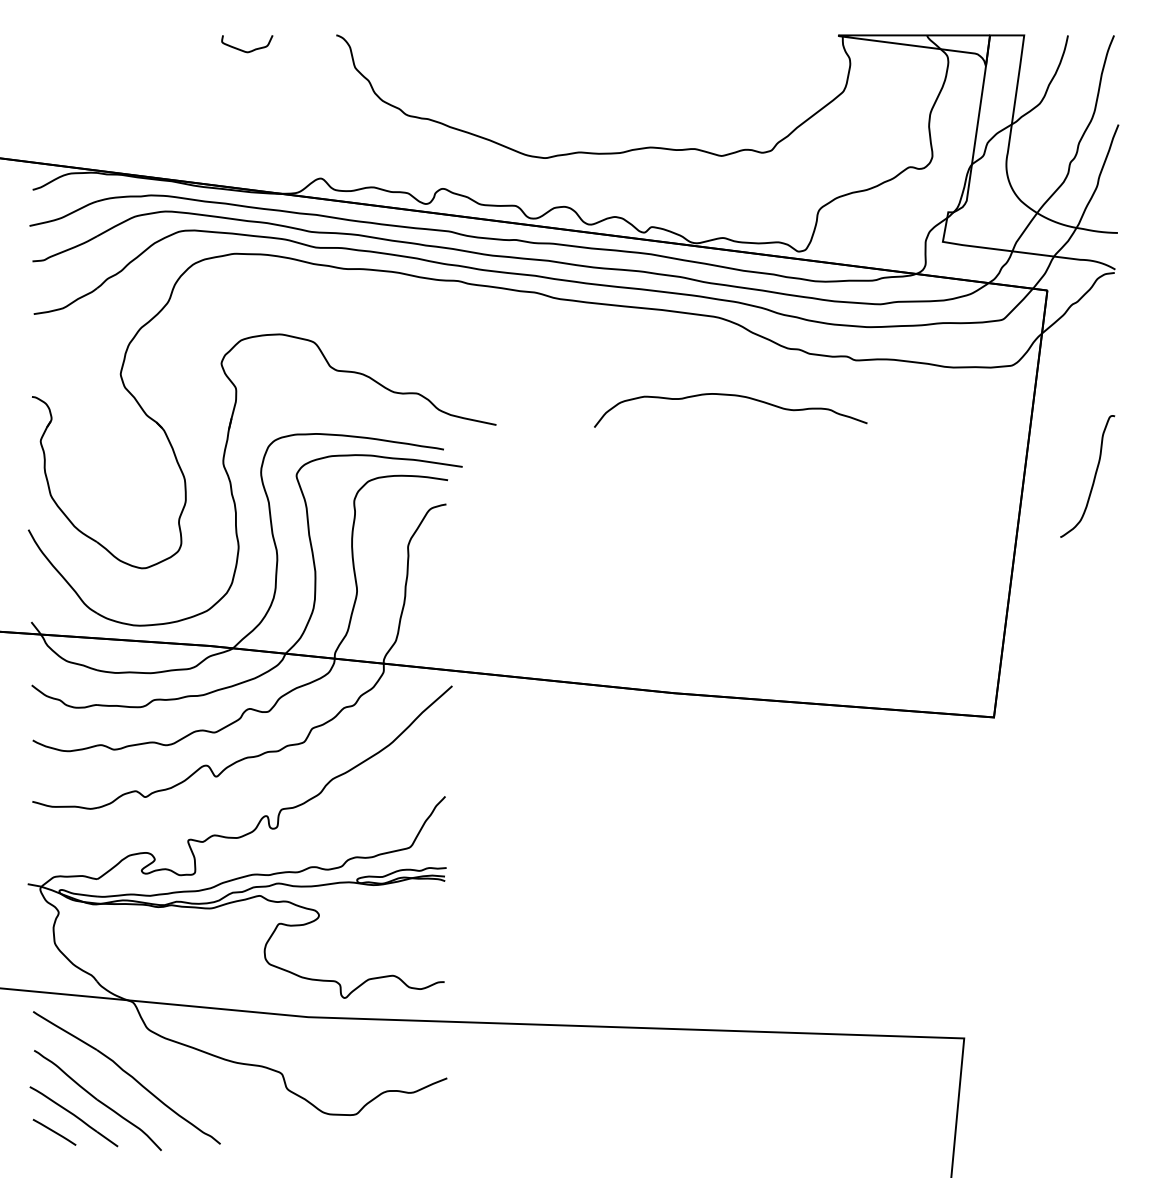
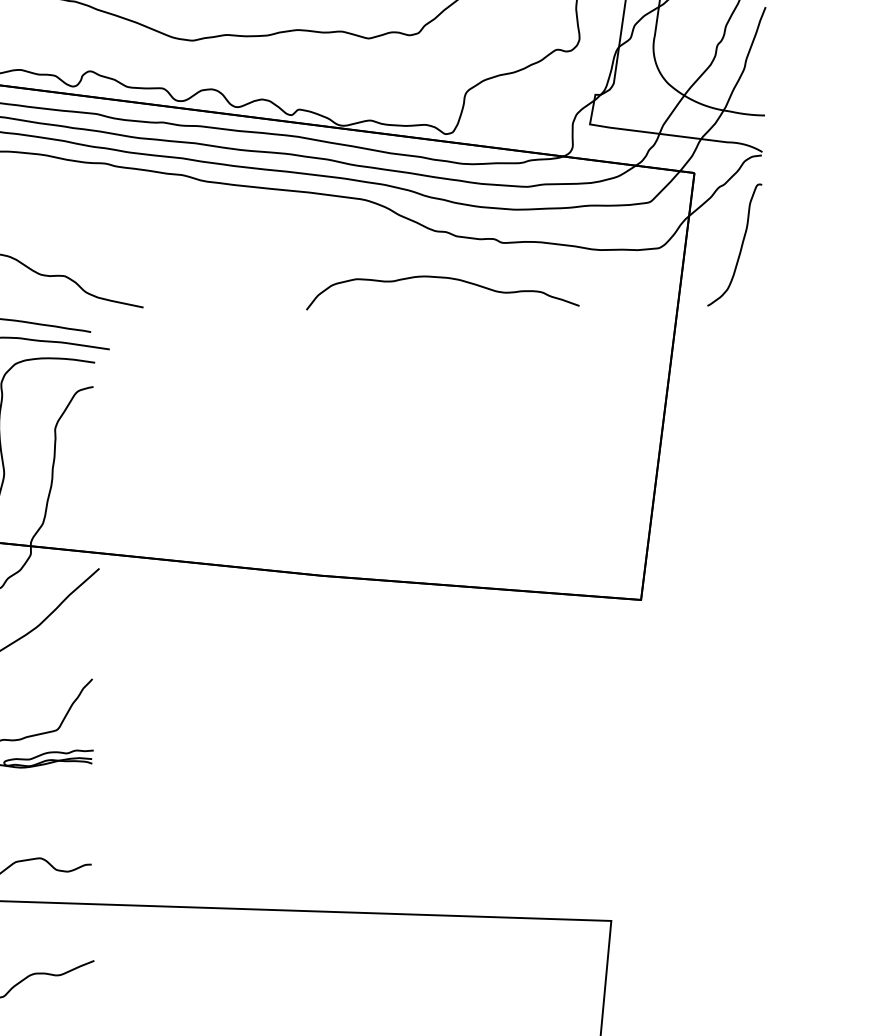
curve: (733, 396) -> (445, 279), moved
curve: (1093, 478) -> (740, 247), moved

